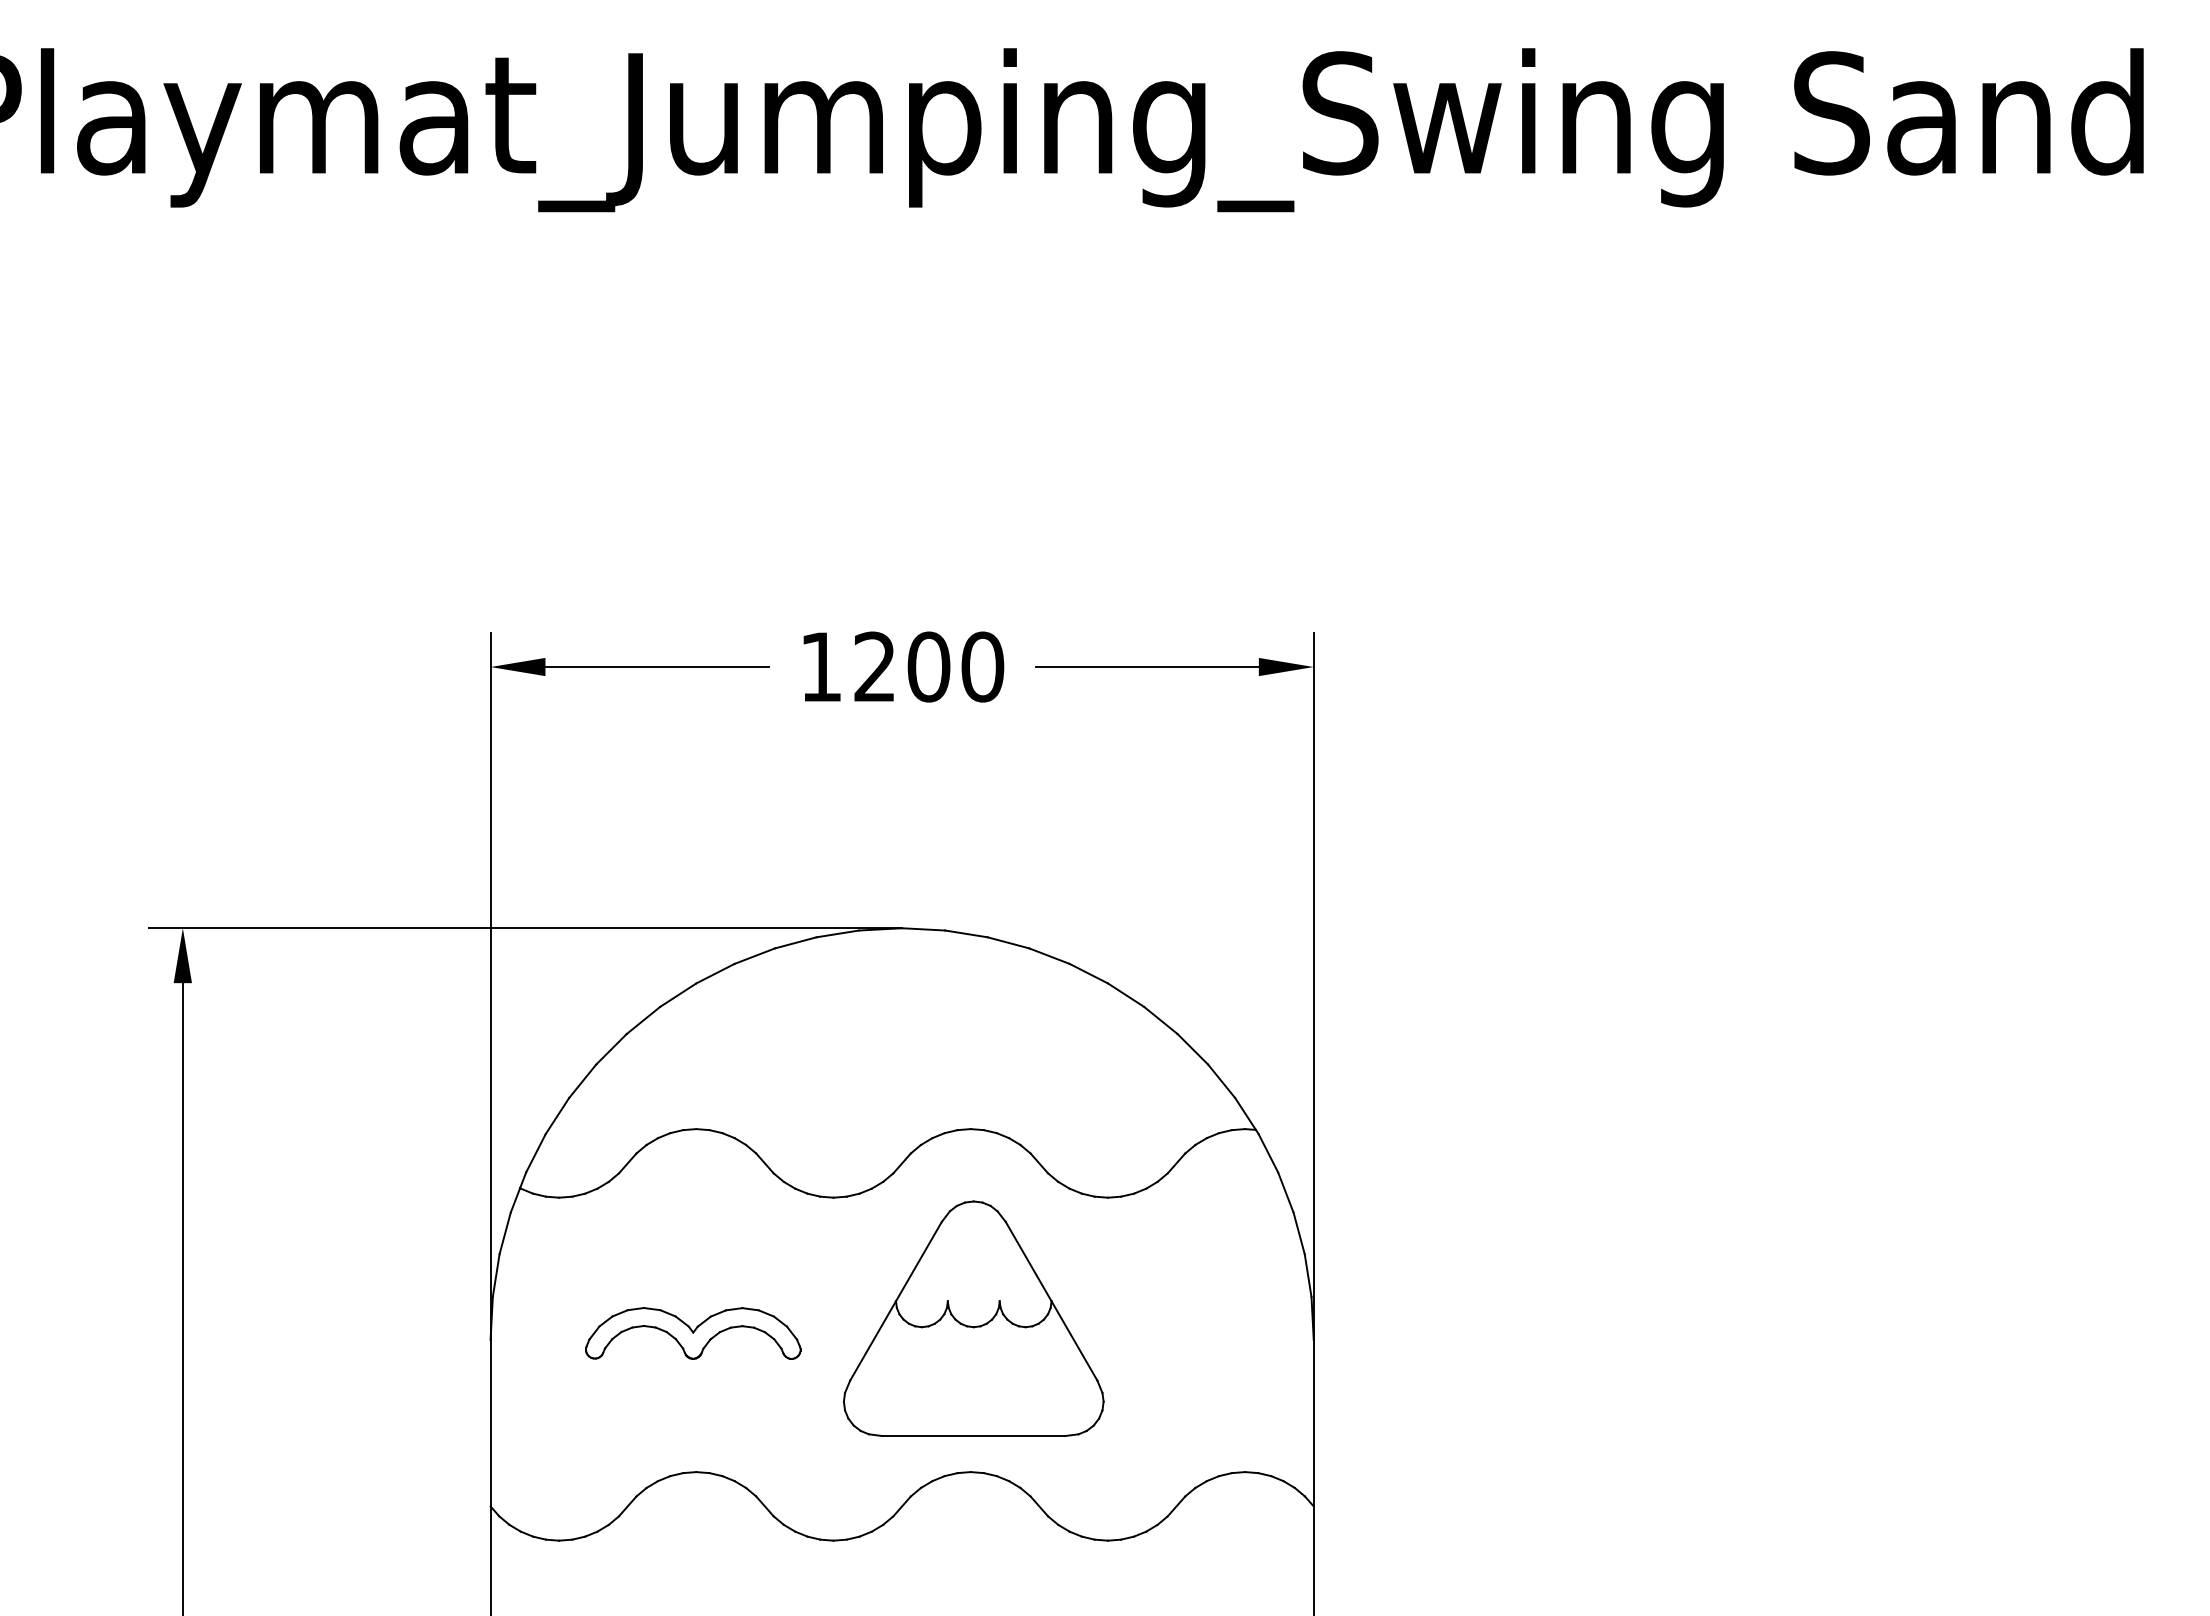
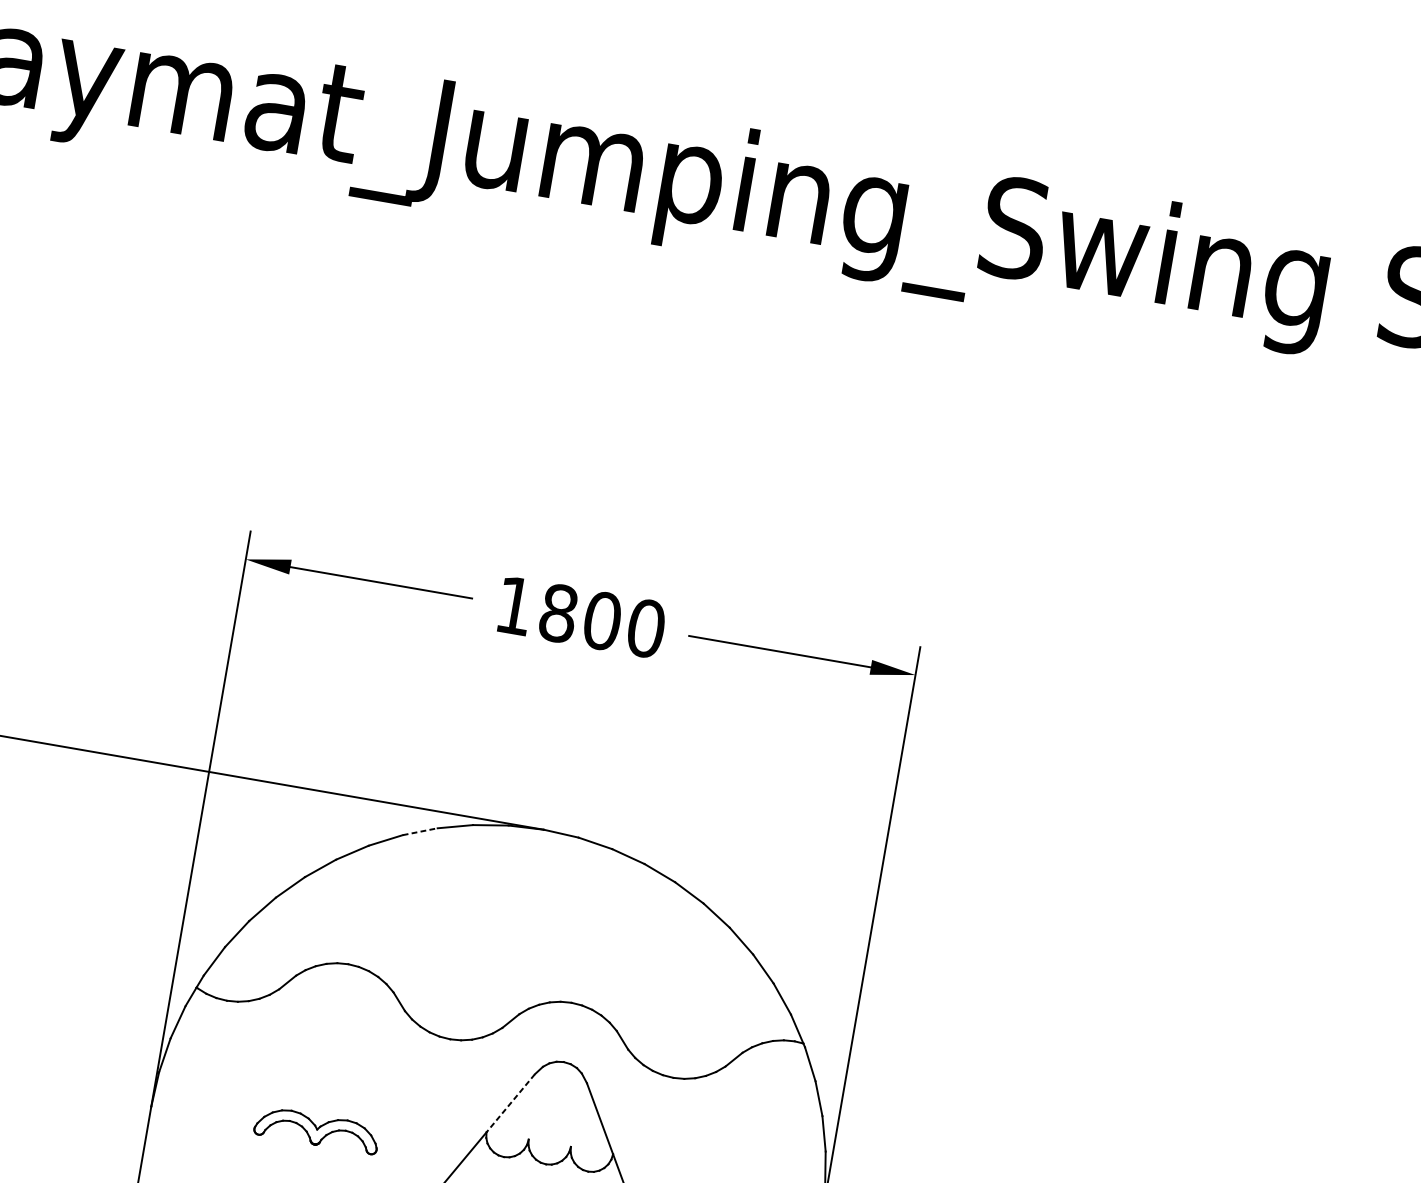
text: (875, 666) -> (559, 613), 1200 -> 1800
line: (754, 956) -> (419, 831), solid -> dashed
line: (918, 1261) -> (510, 1103), solid -> dashed
part: (693, 1333) -> (317, 1130), size x0.7

